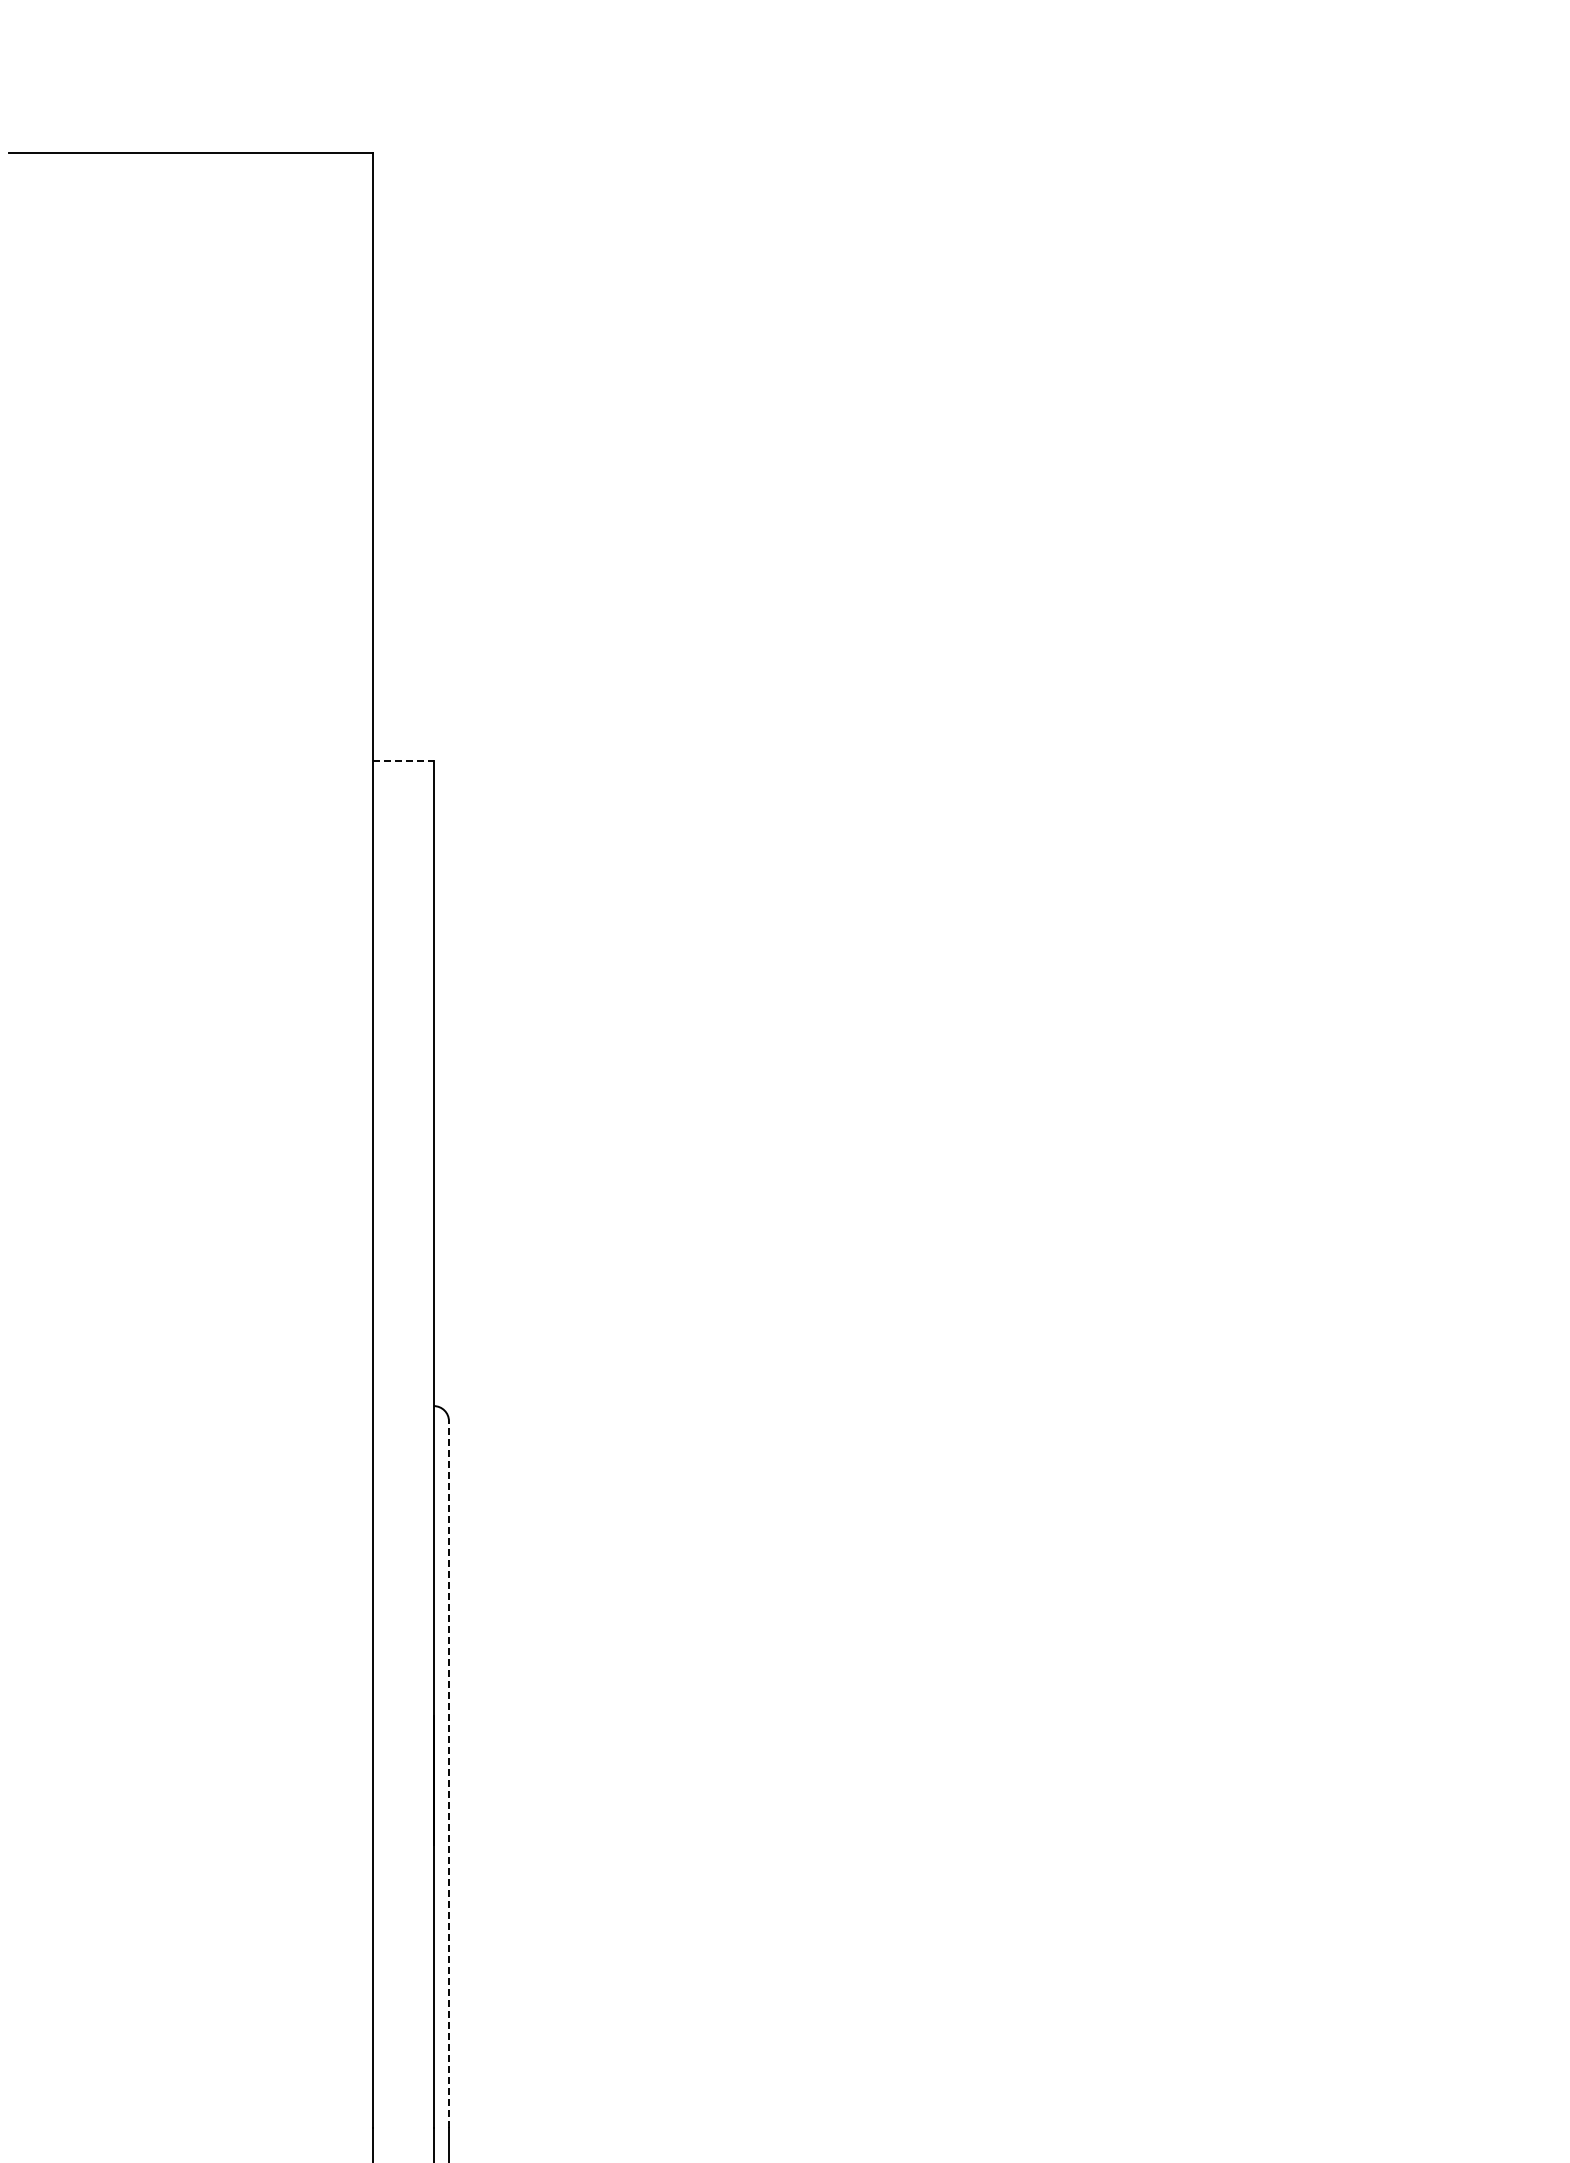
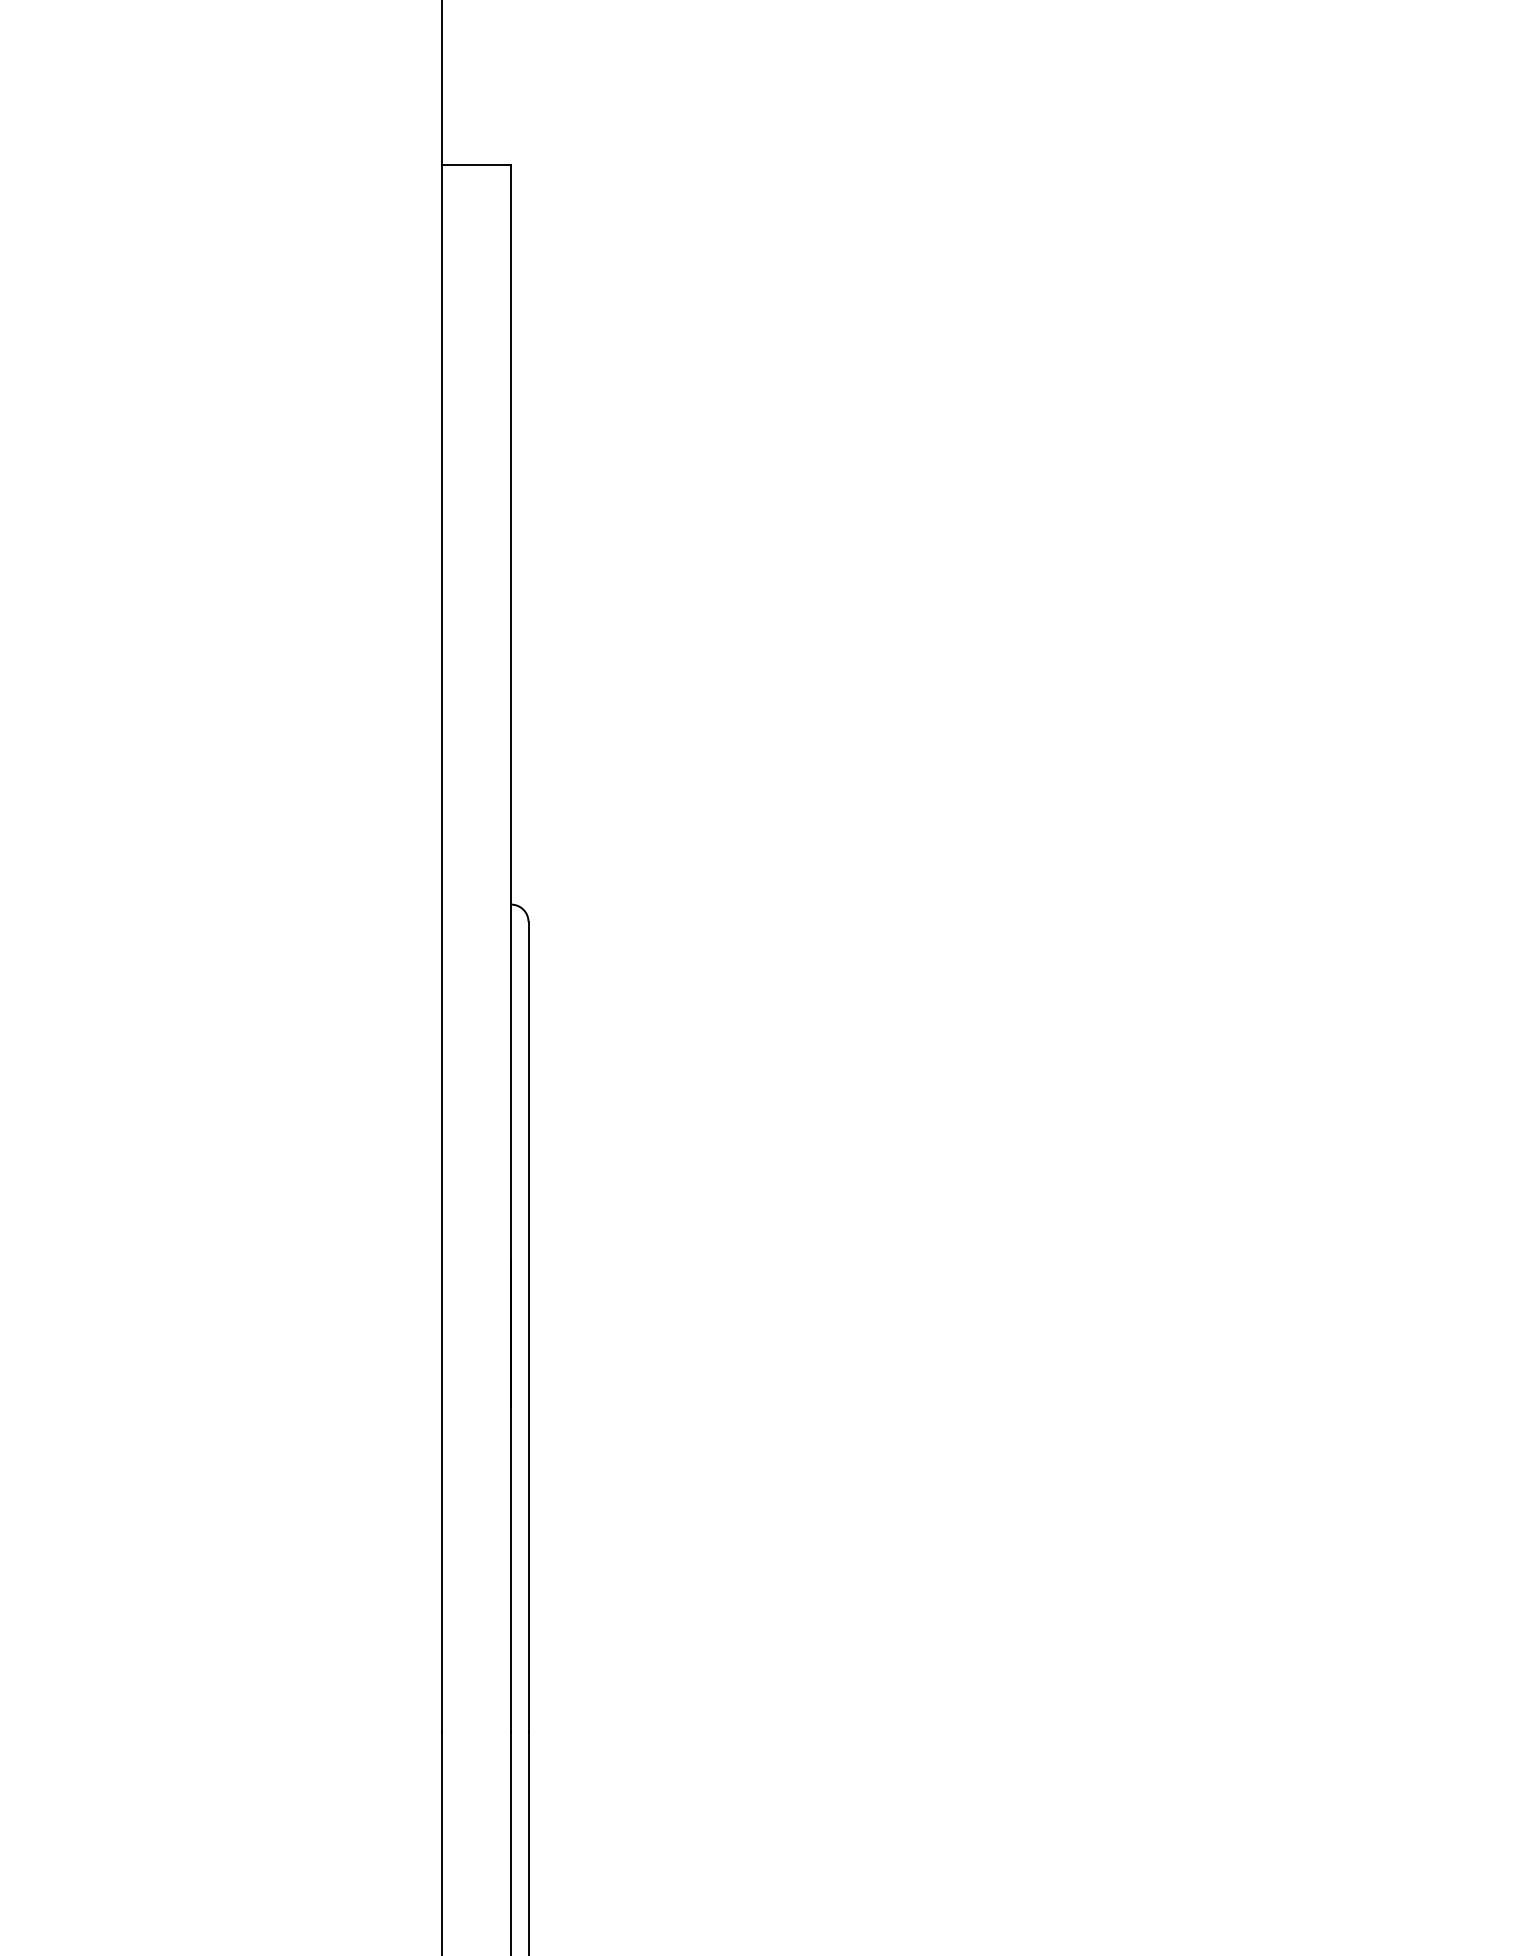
line: (403, 760) -> (476, 164), dashed -> solid
line: (449, 1773) -> (529, 1325), dashed -> solid

